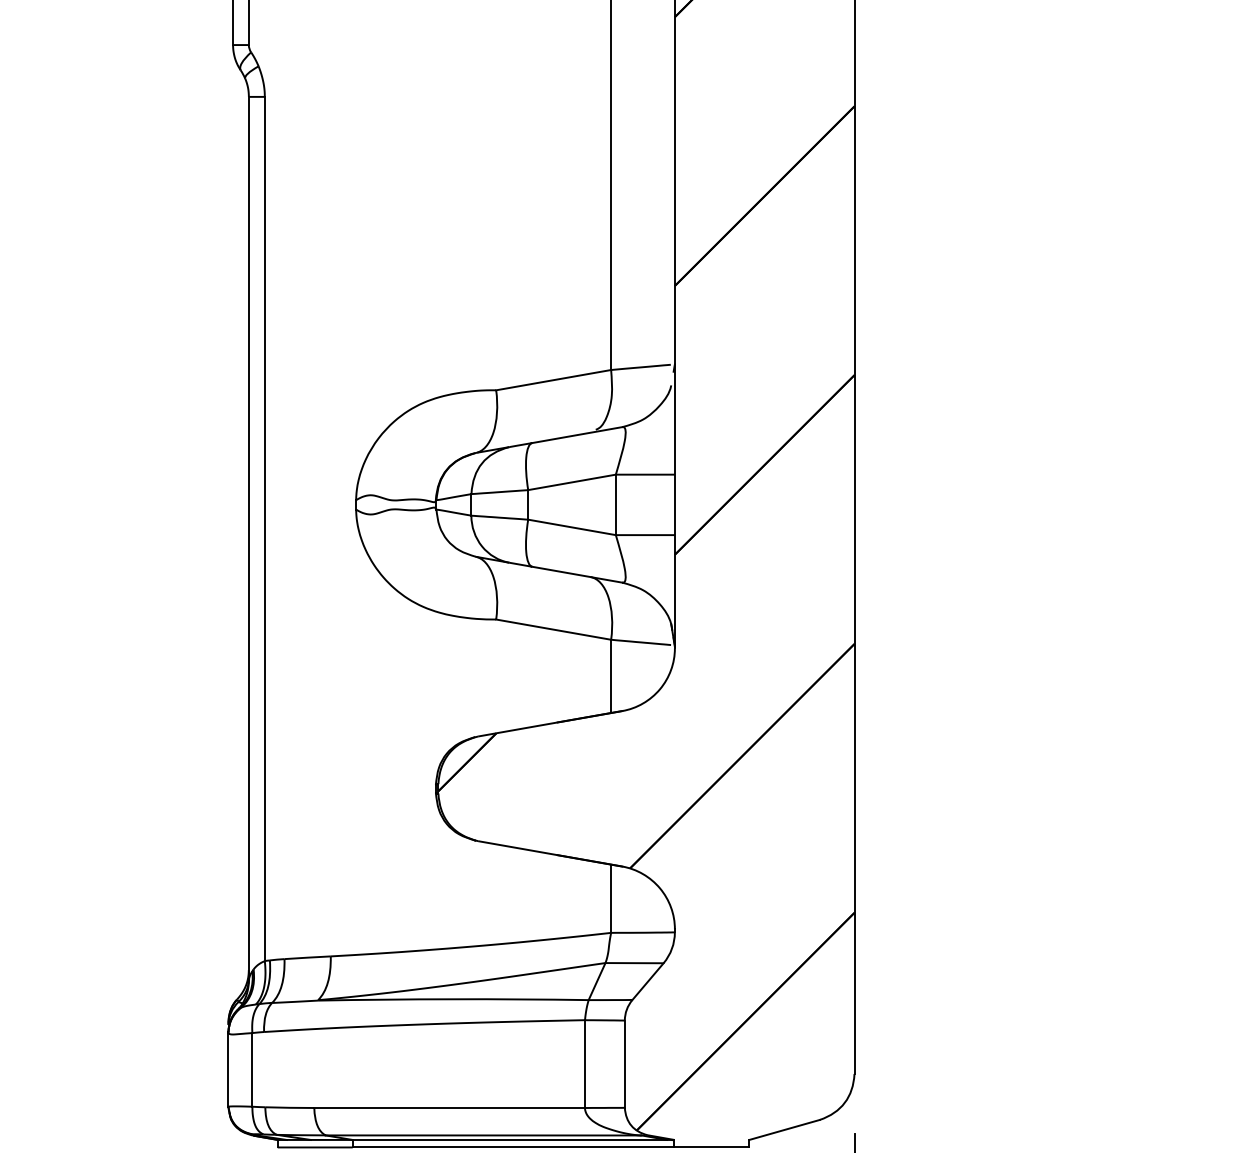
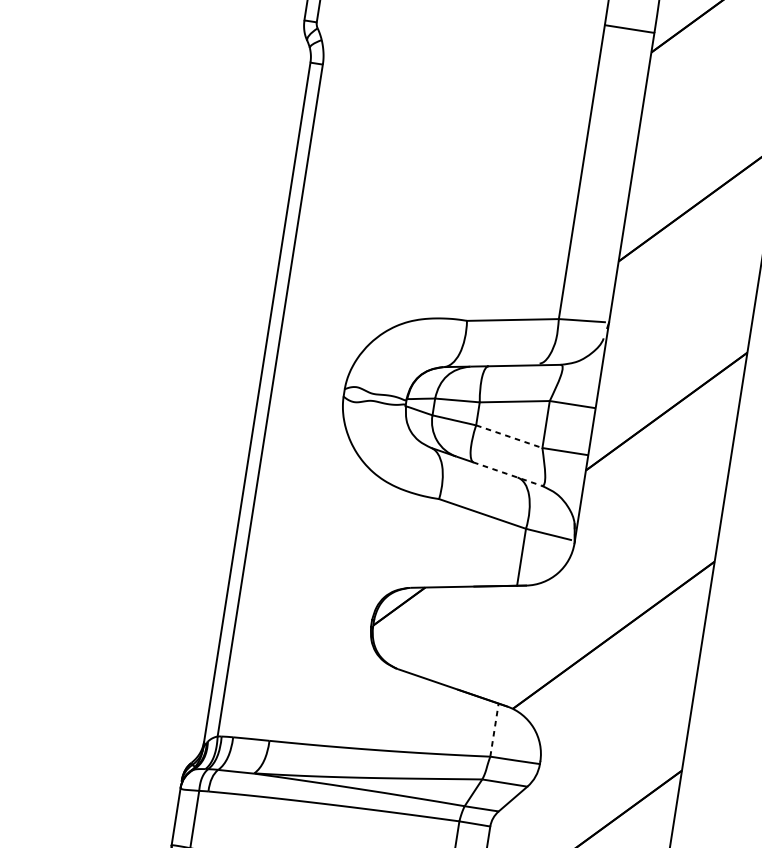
line: (572, 527) -> (509, 436), solid -> dashed
line: (577, 574) -> (507, 473), solid -> dashed
line: (611, 898) -> (494, 729), solid -> dashed

